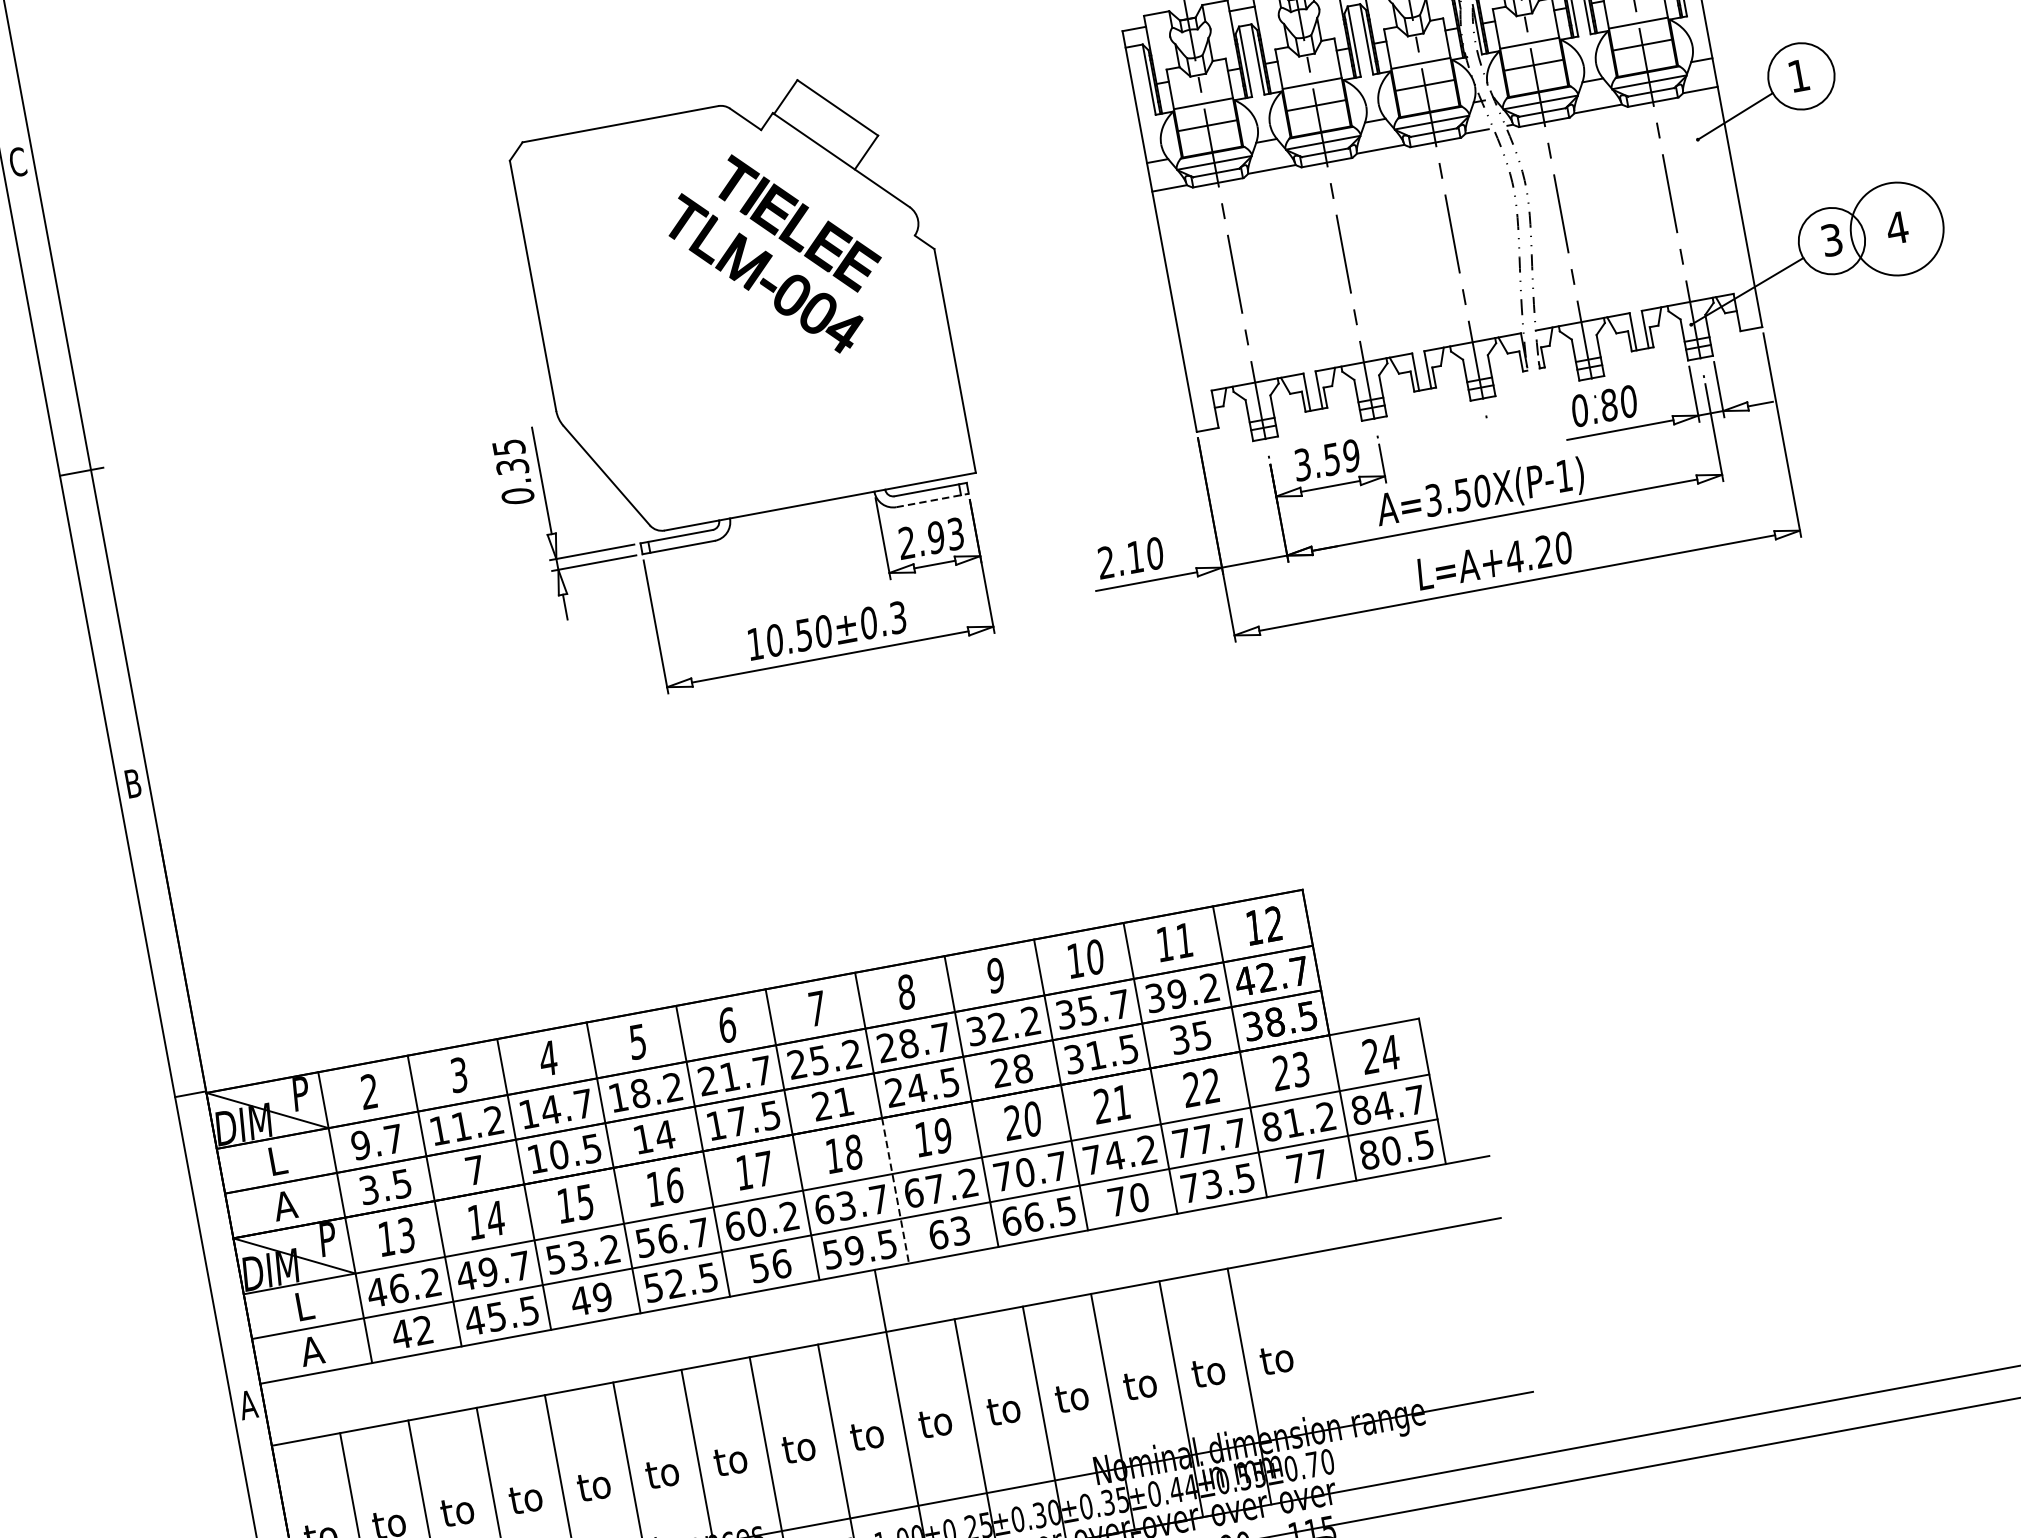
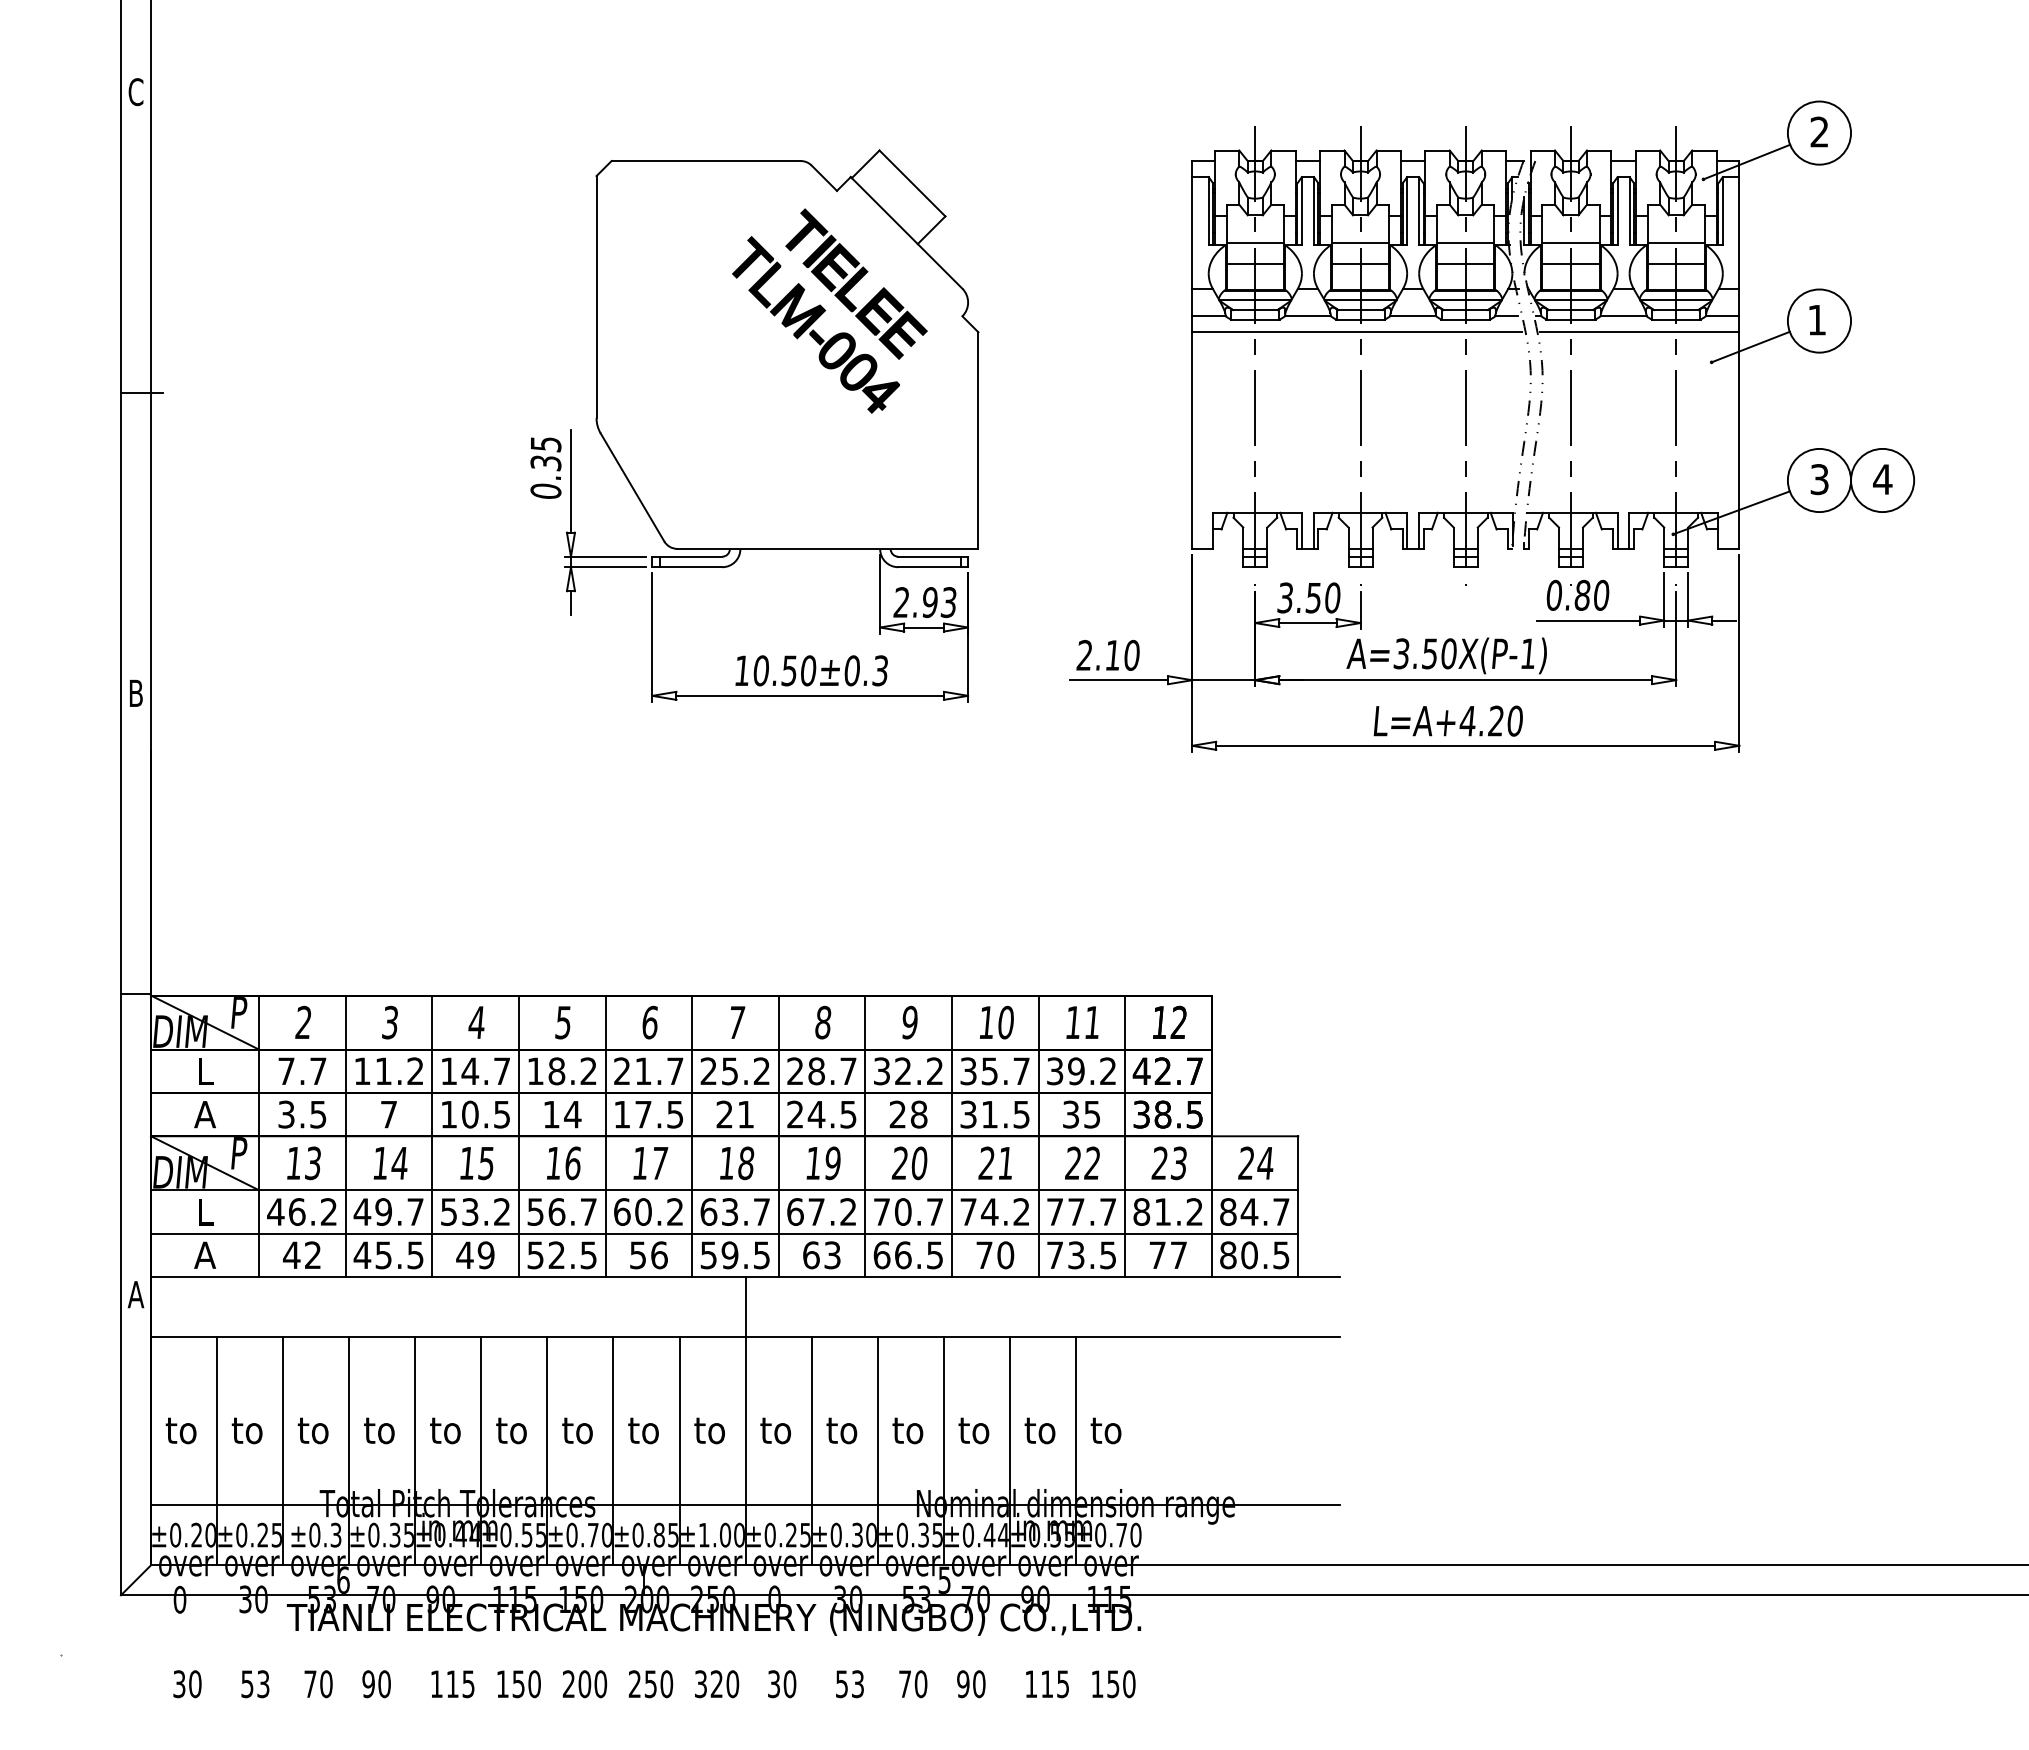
line: (1617, 122) -> (1639, 332), added
line: (1326, 176) -> (1357, 332), added
circle: (1897, 229) -> (1882, 480), size x0.71
text: (1351, 455) -> (1332, 597), 3.59 -> 3.50
line: (933, 500) -> (933, 567), dashed -> solid
text: (360, 1145) -> (286, 1071), 9.7 -> 7.7
line: (895, 1191) -> (778, 1207), dashed -> solid

